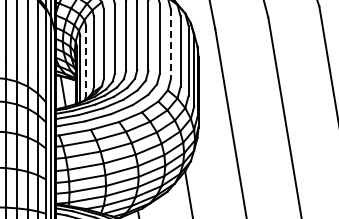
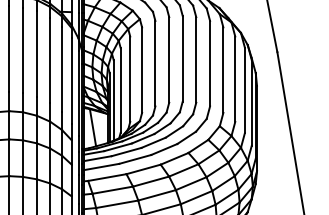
line: (170, 44) -> (223, 70), dashed -> solid
line: (86, 61) -> (121, 91), dashed -> solid

